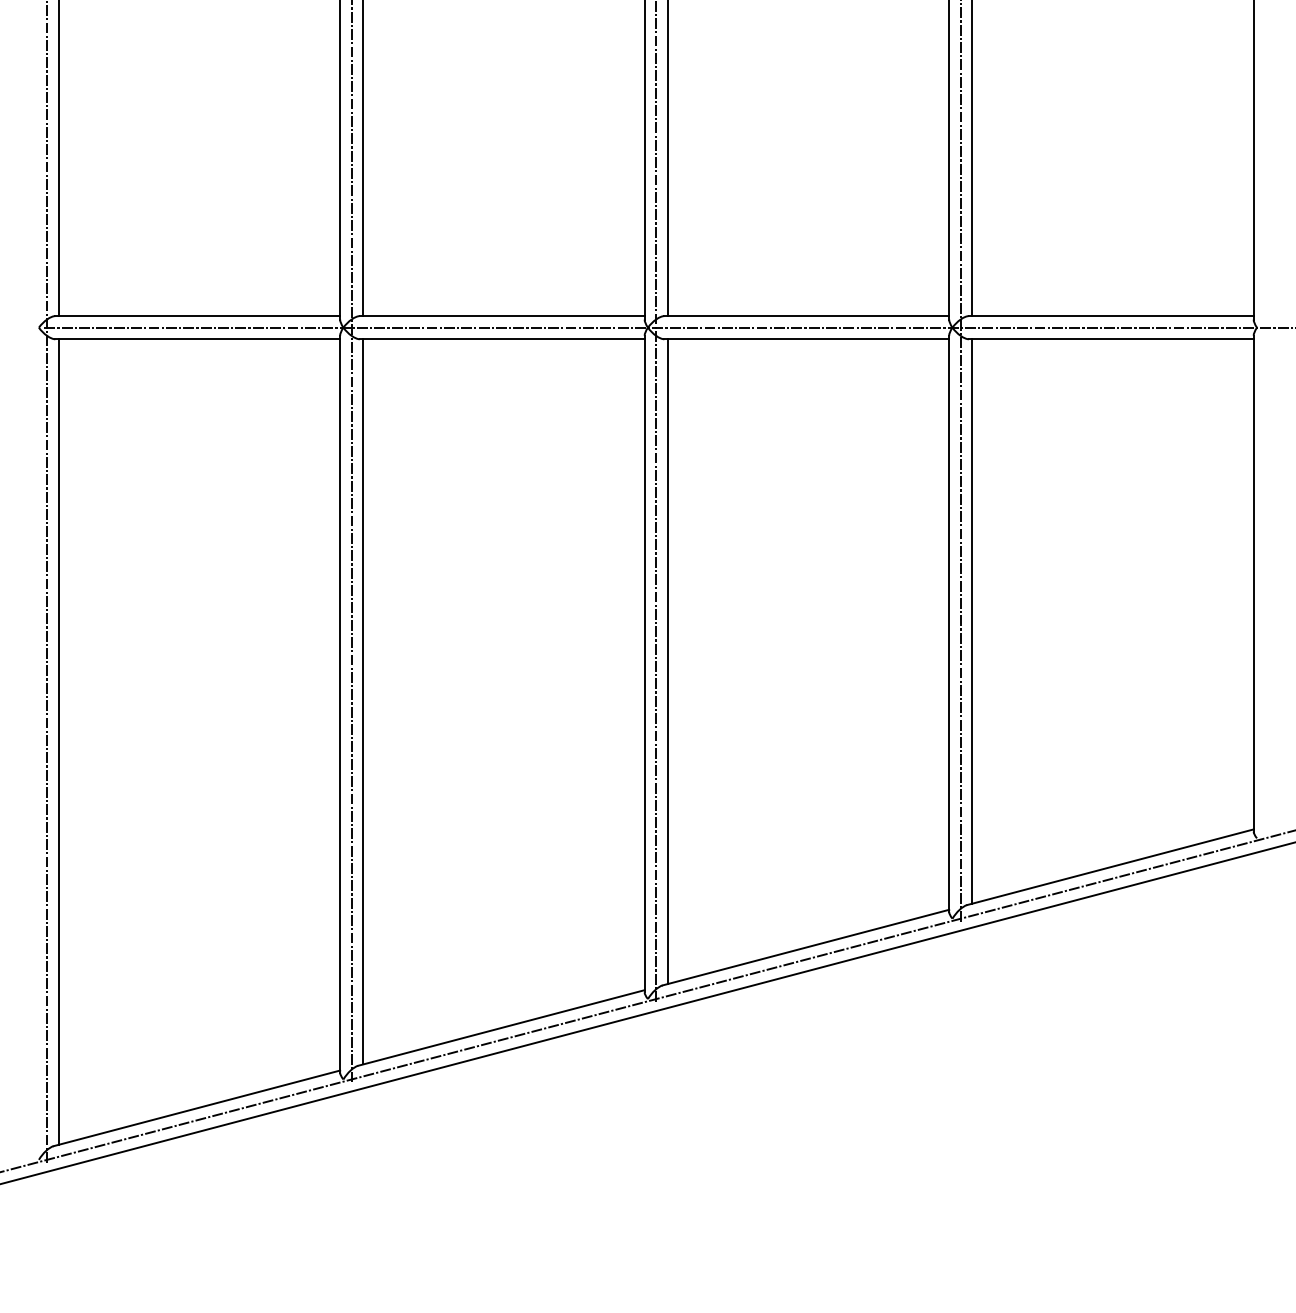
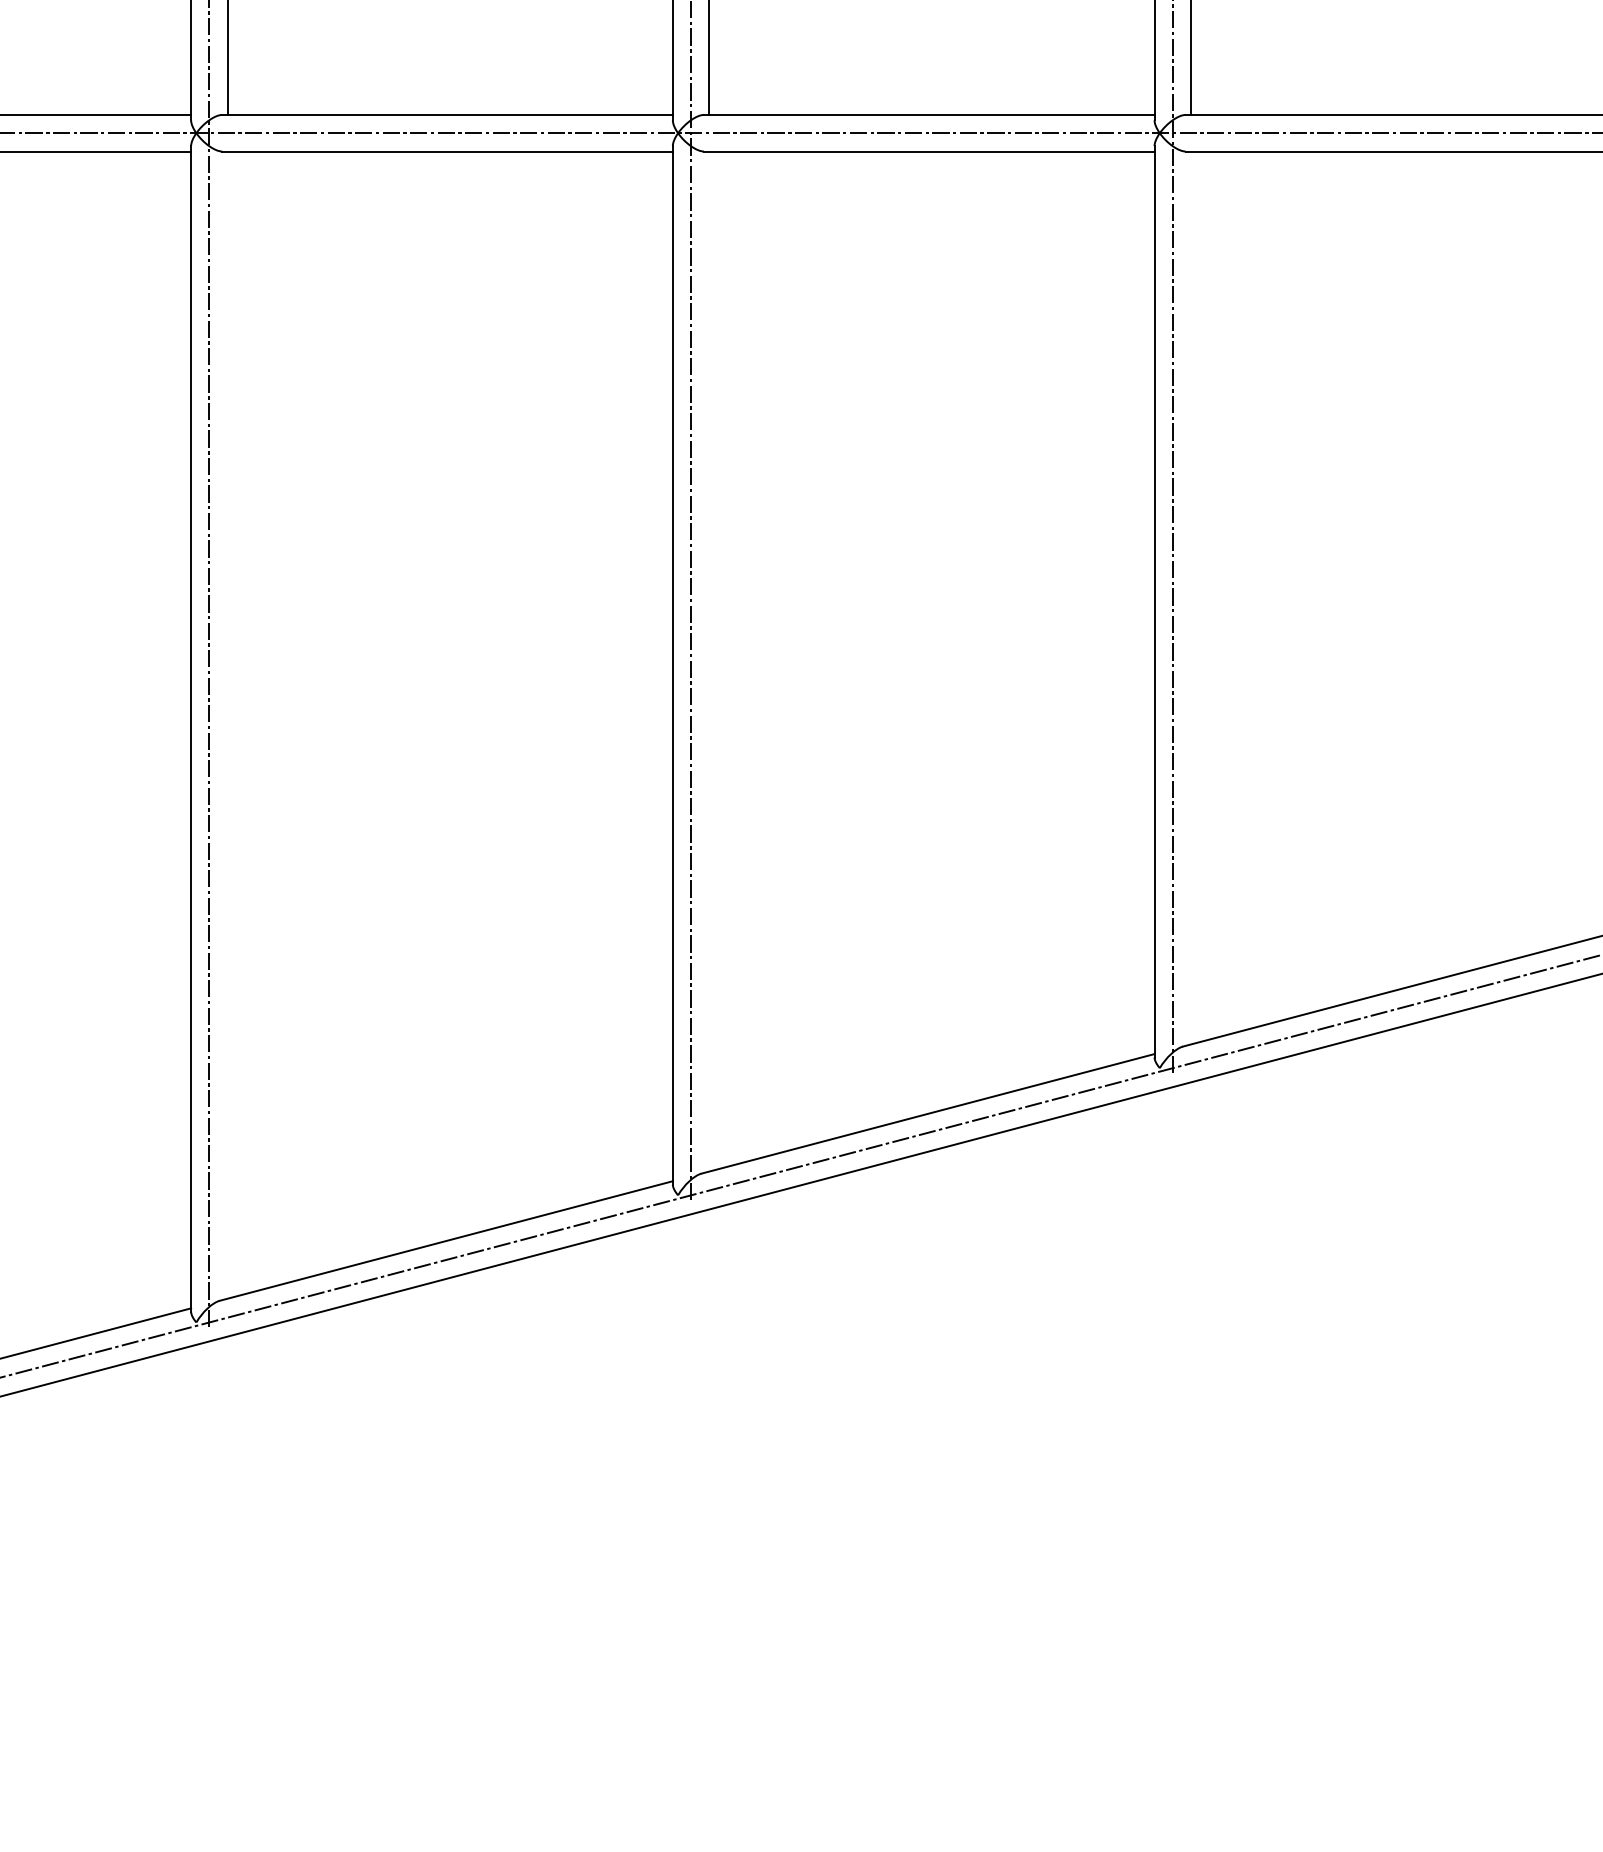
line: (972, 621) -> (1191, 598), removed
line: (667, 661) -> (708, 661), removed
line: (363, 701) -> (228, 724), removed

